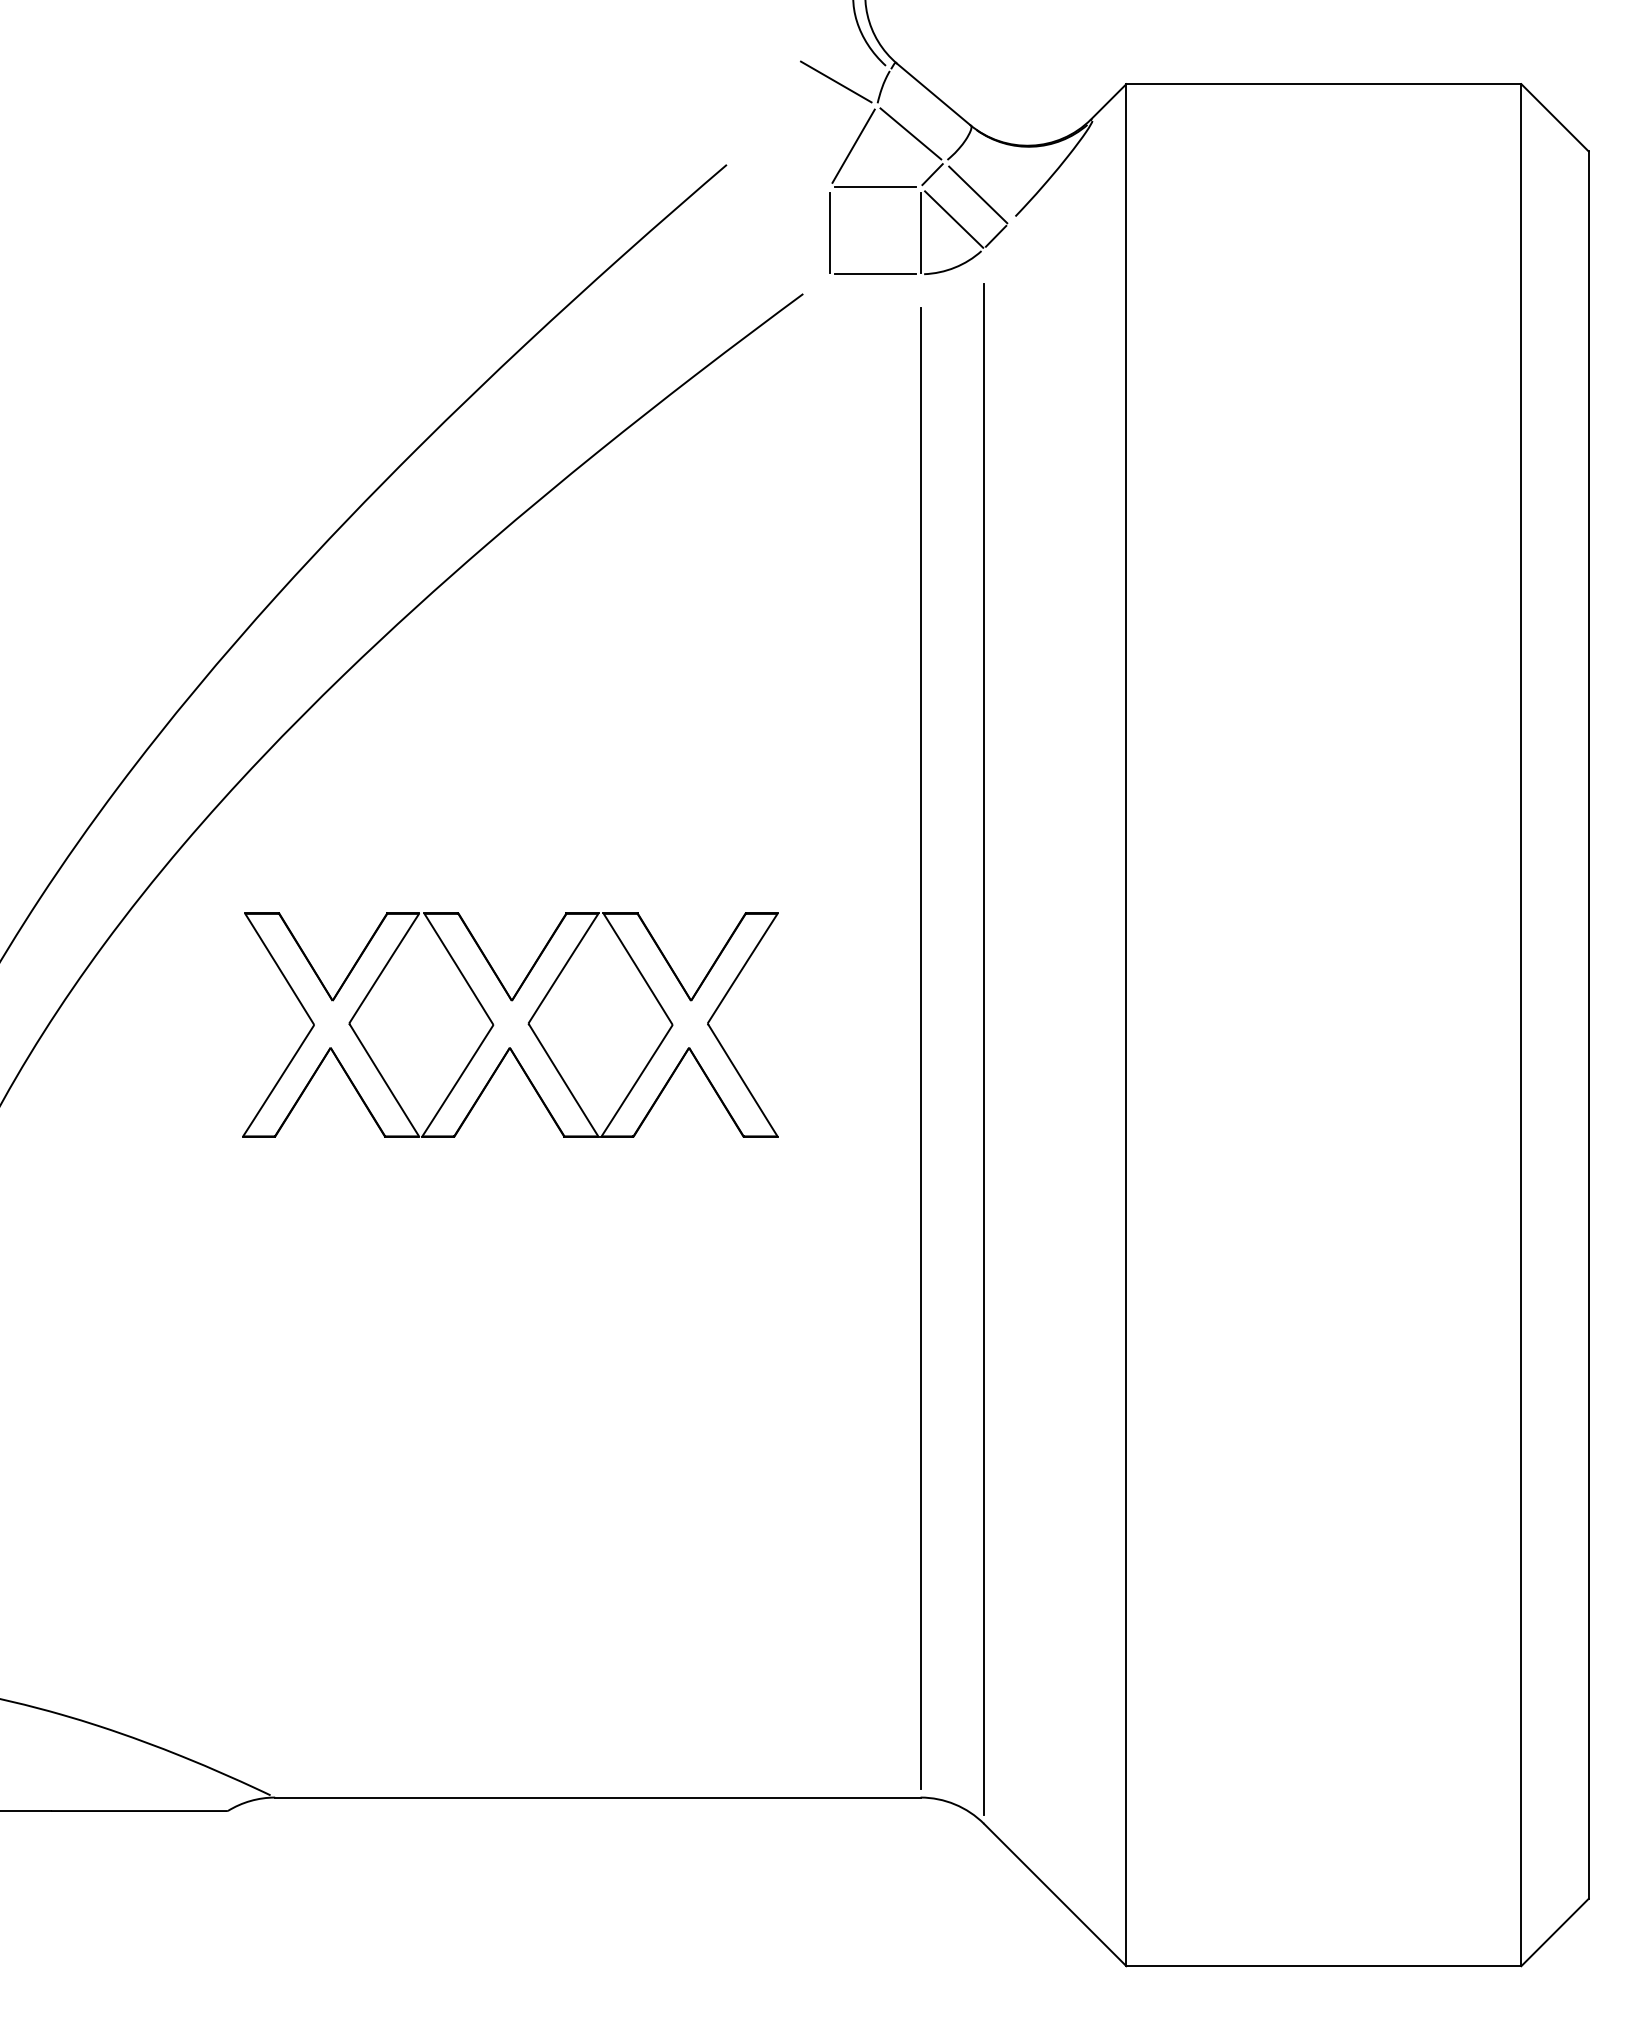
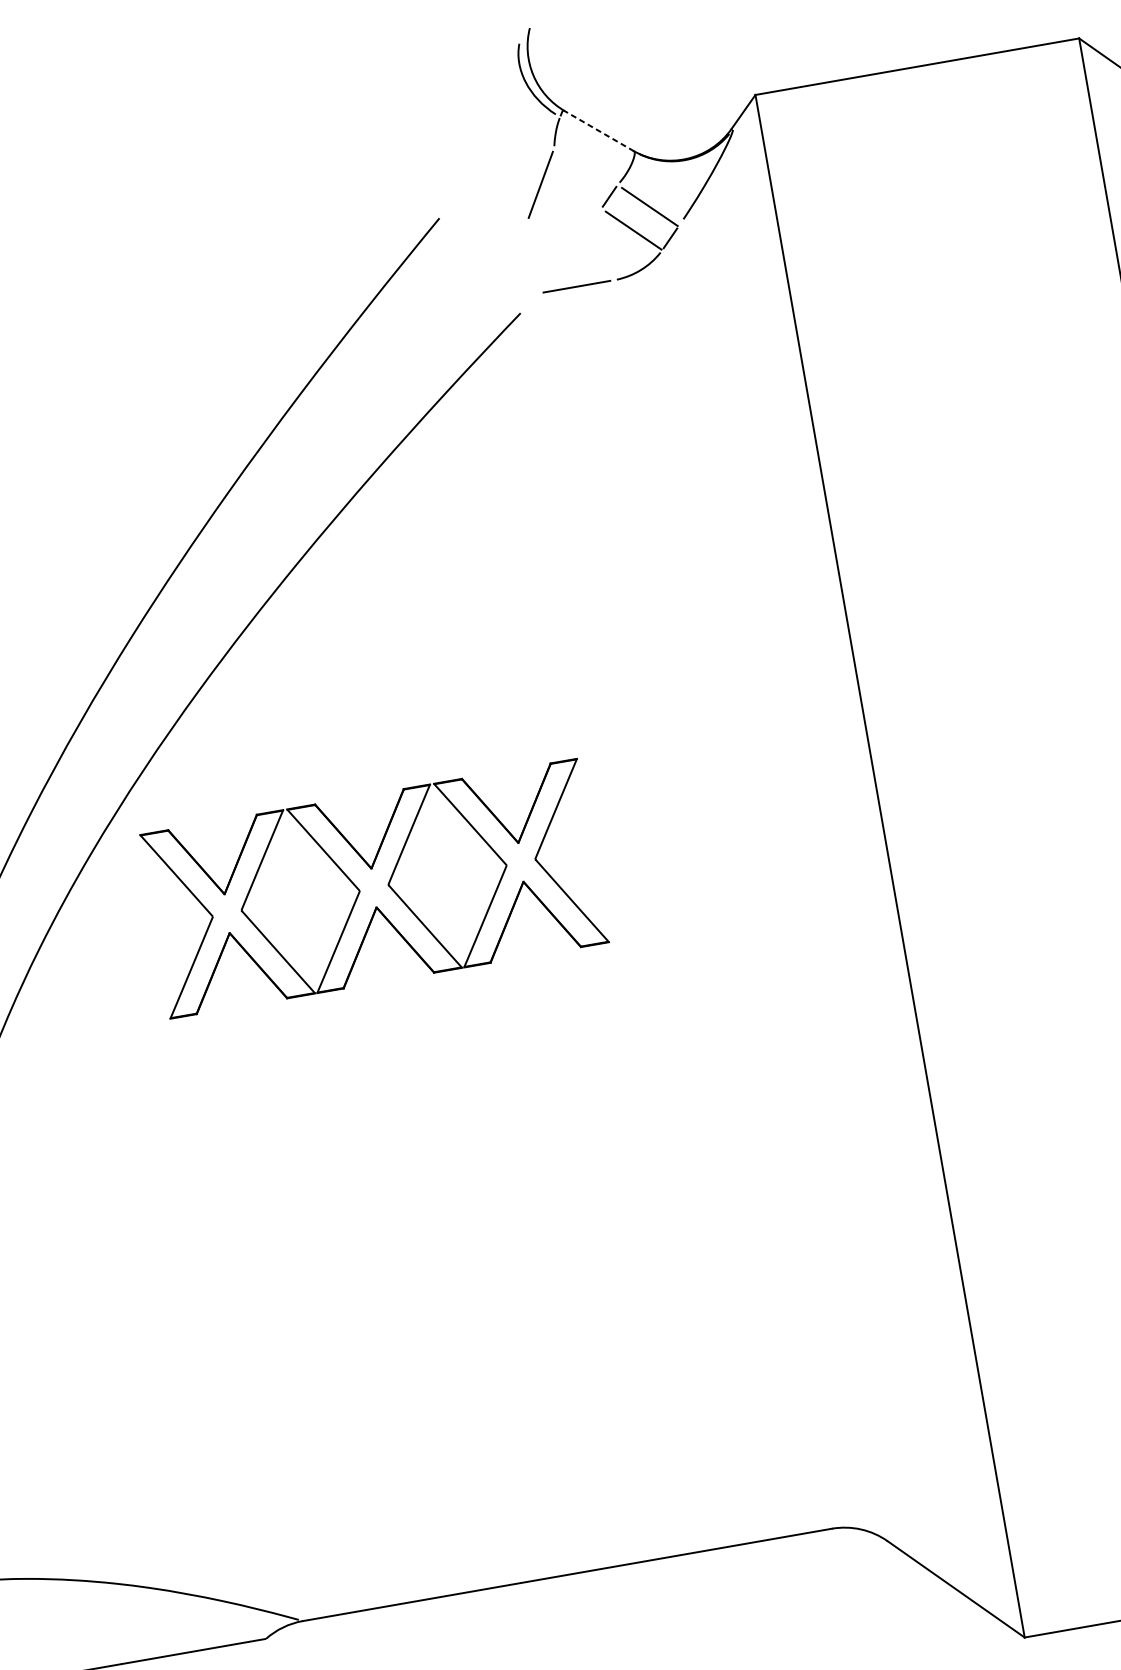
line: (835, 81) -> (516, 134), removed
line: (933, 94) -> (598, 131), solid -> dashed
line: (910, 133) -> (585, 166), removed
line: (875, 186) -> (564, 214), removed
line: (830, 232) -> (534, 258), removed
line: (920, 232) -> (607, 246), removed
part: (510, 1024) -> (373, 888), moved
line: (920, 1048) -> (724, 914), removed
line: (984, 1049) -> (777, 906), removed

